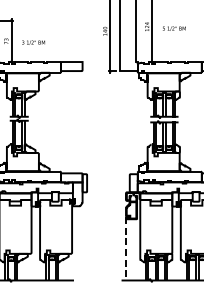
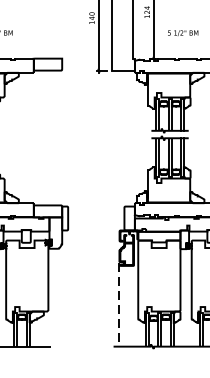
text: (174, 28) -> (183, 32), moved

